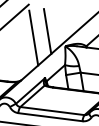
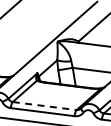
line: (47, 31) -> (39, 26), removed
line: (33, 38) -> (25, 33), removed
line: (53, 111) -> (45, 106), solid -> dashed

